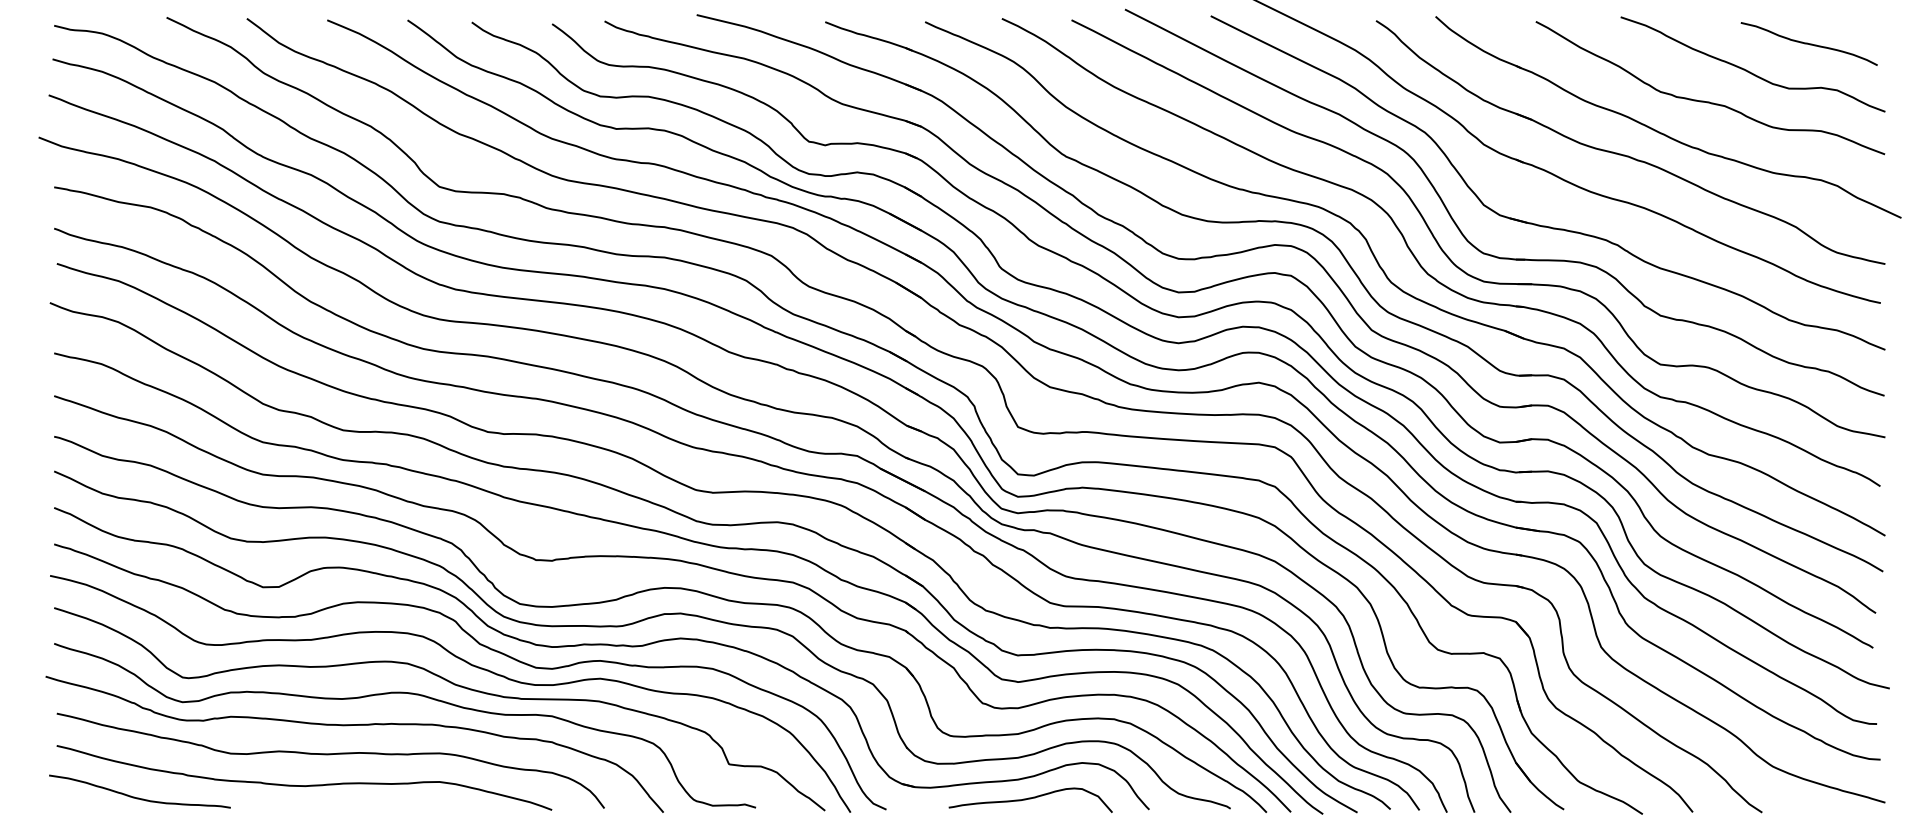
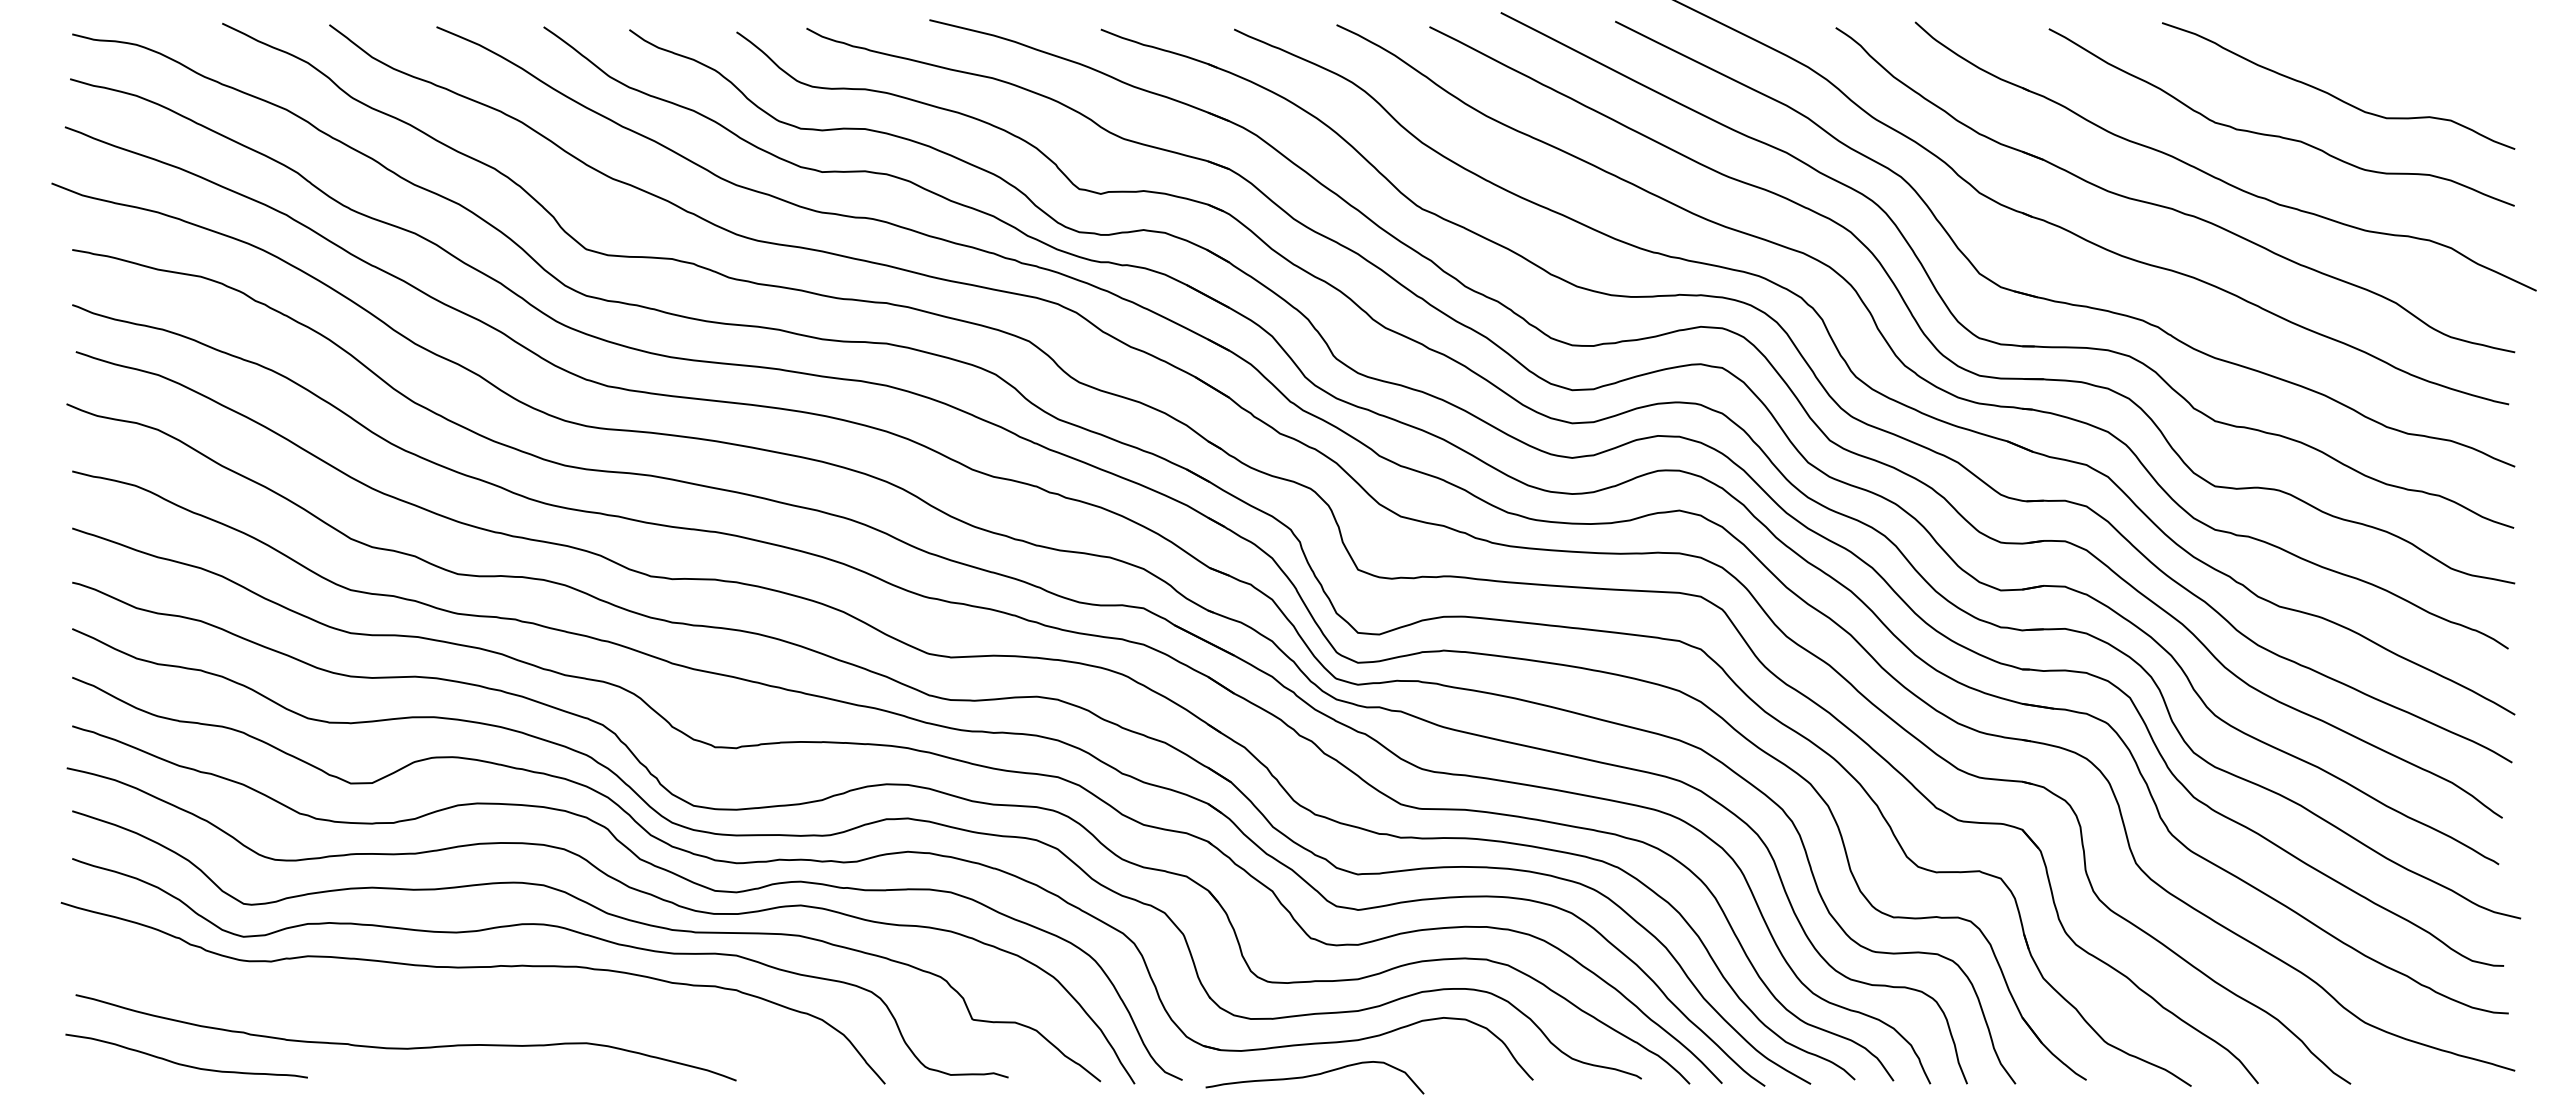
curve: (1809, 43) -> (2413, 58), removed
curve: (330, 755) -> (440, 1007), removed
curve: (1029, 799) -> (1313, 1076), moved

